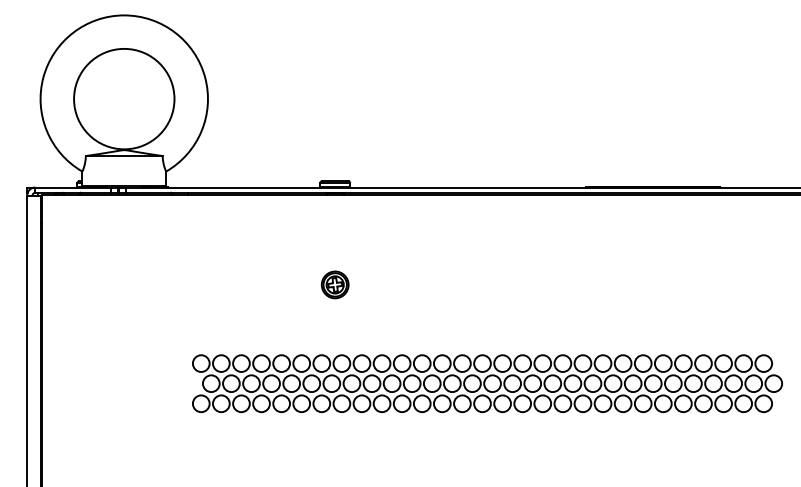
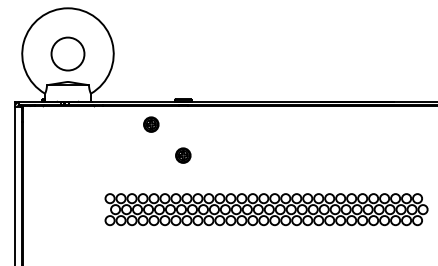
circle: (123, 98) -> (67, 53), size x0.6
part: (277, 227) -> (151, 124), added

